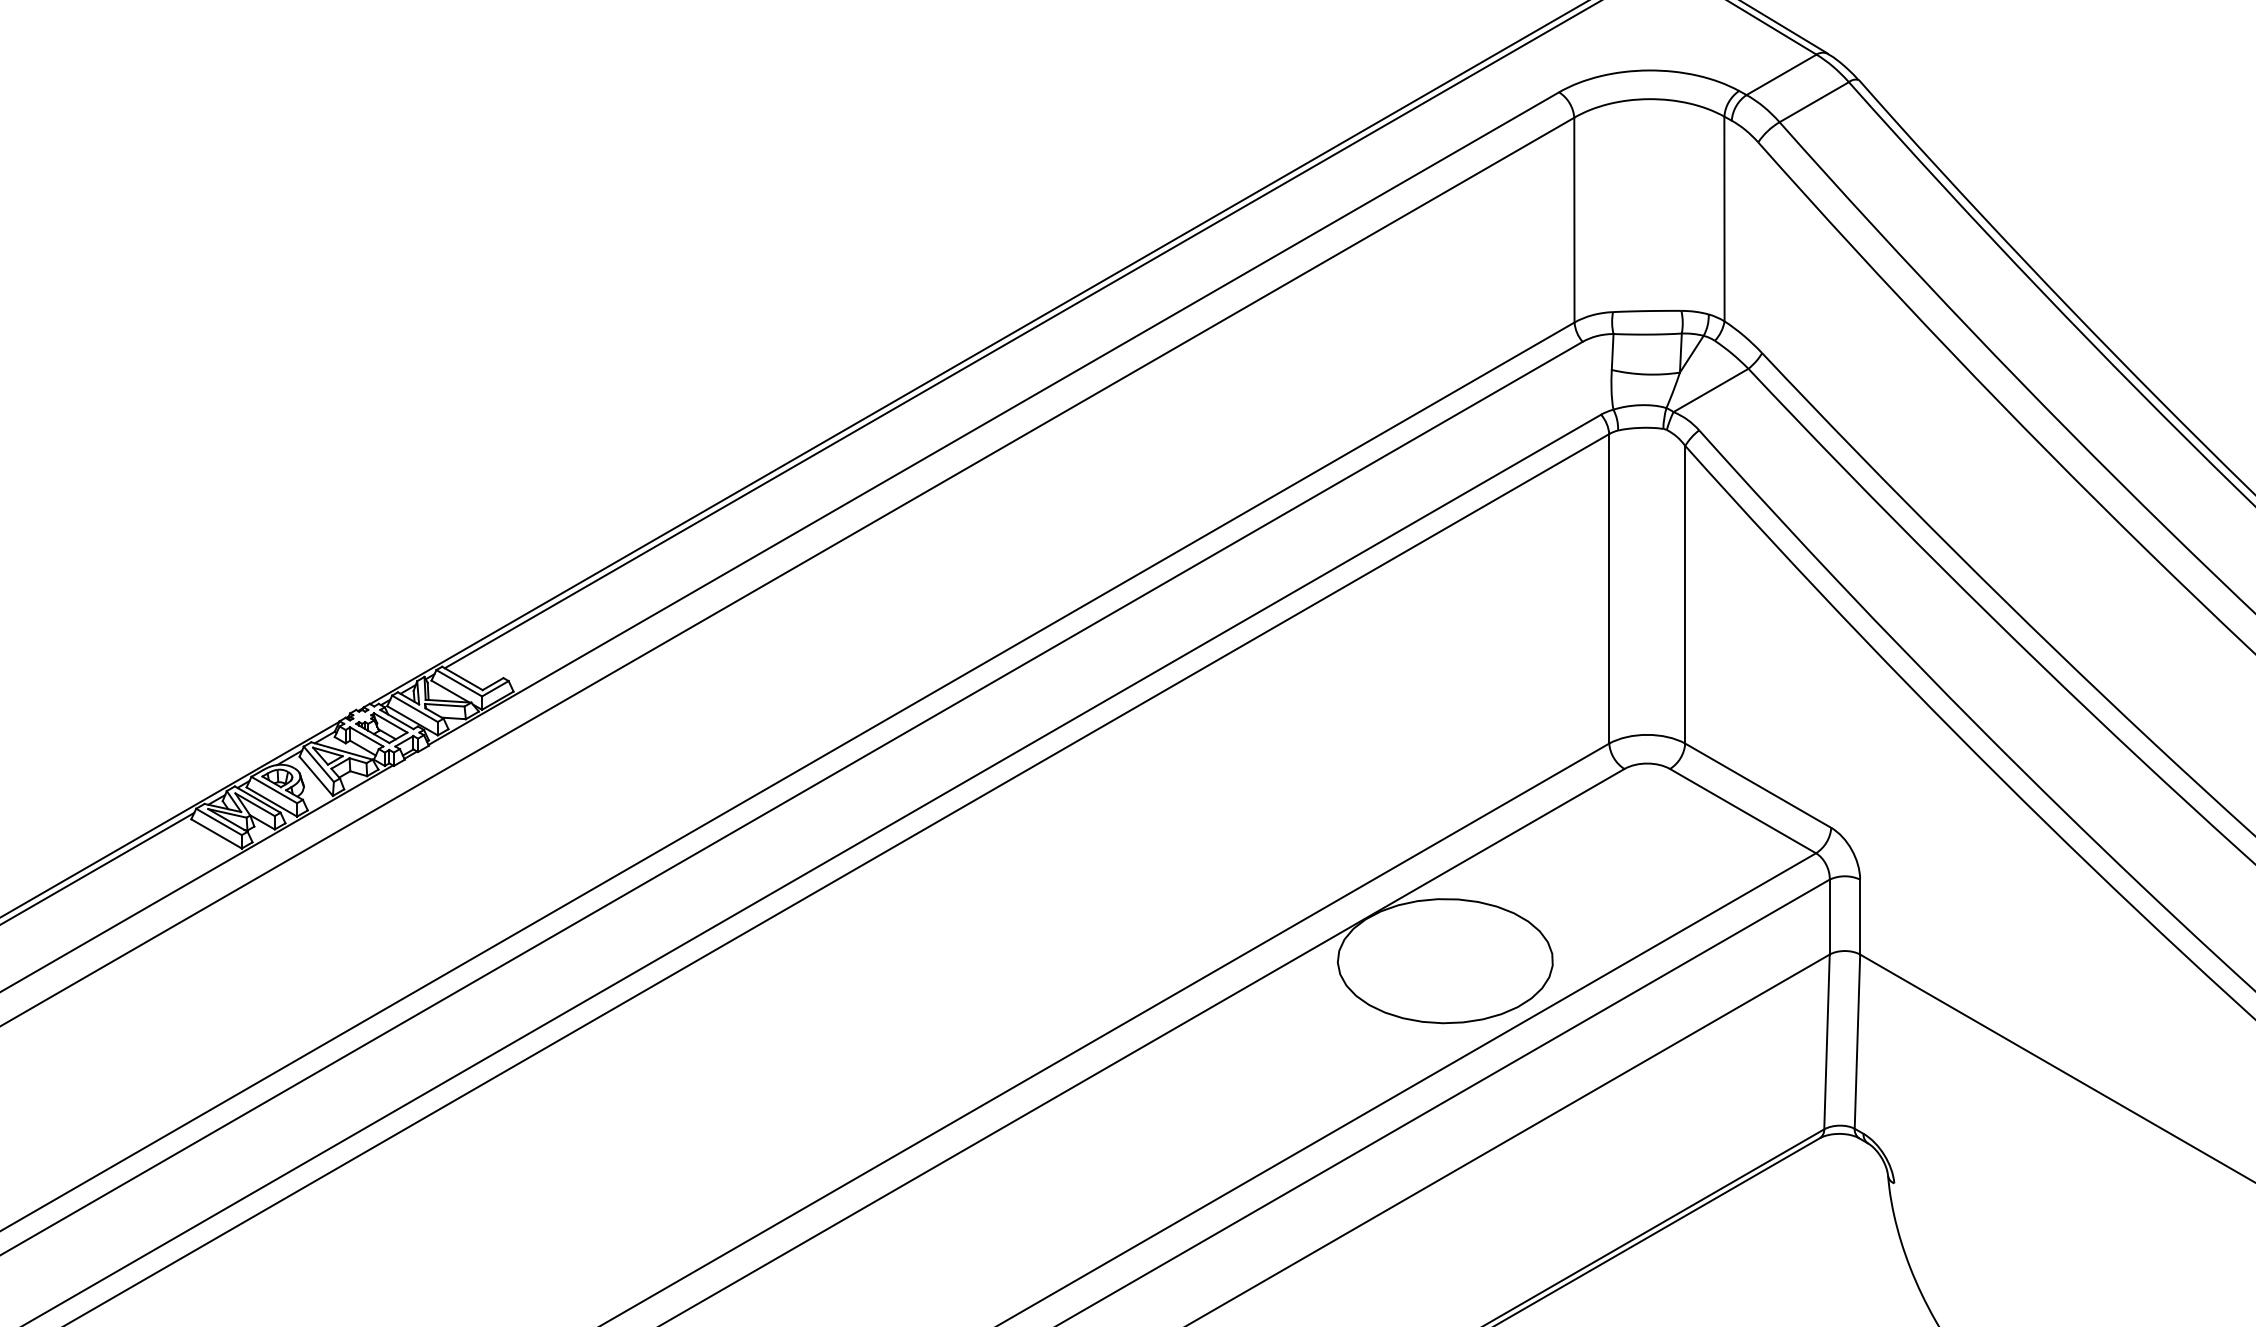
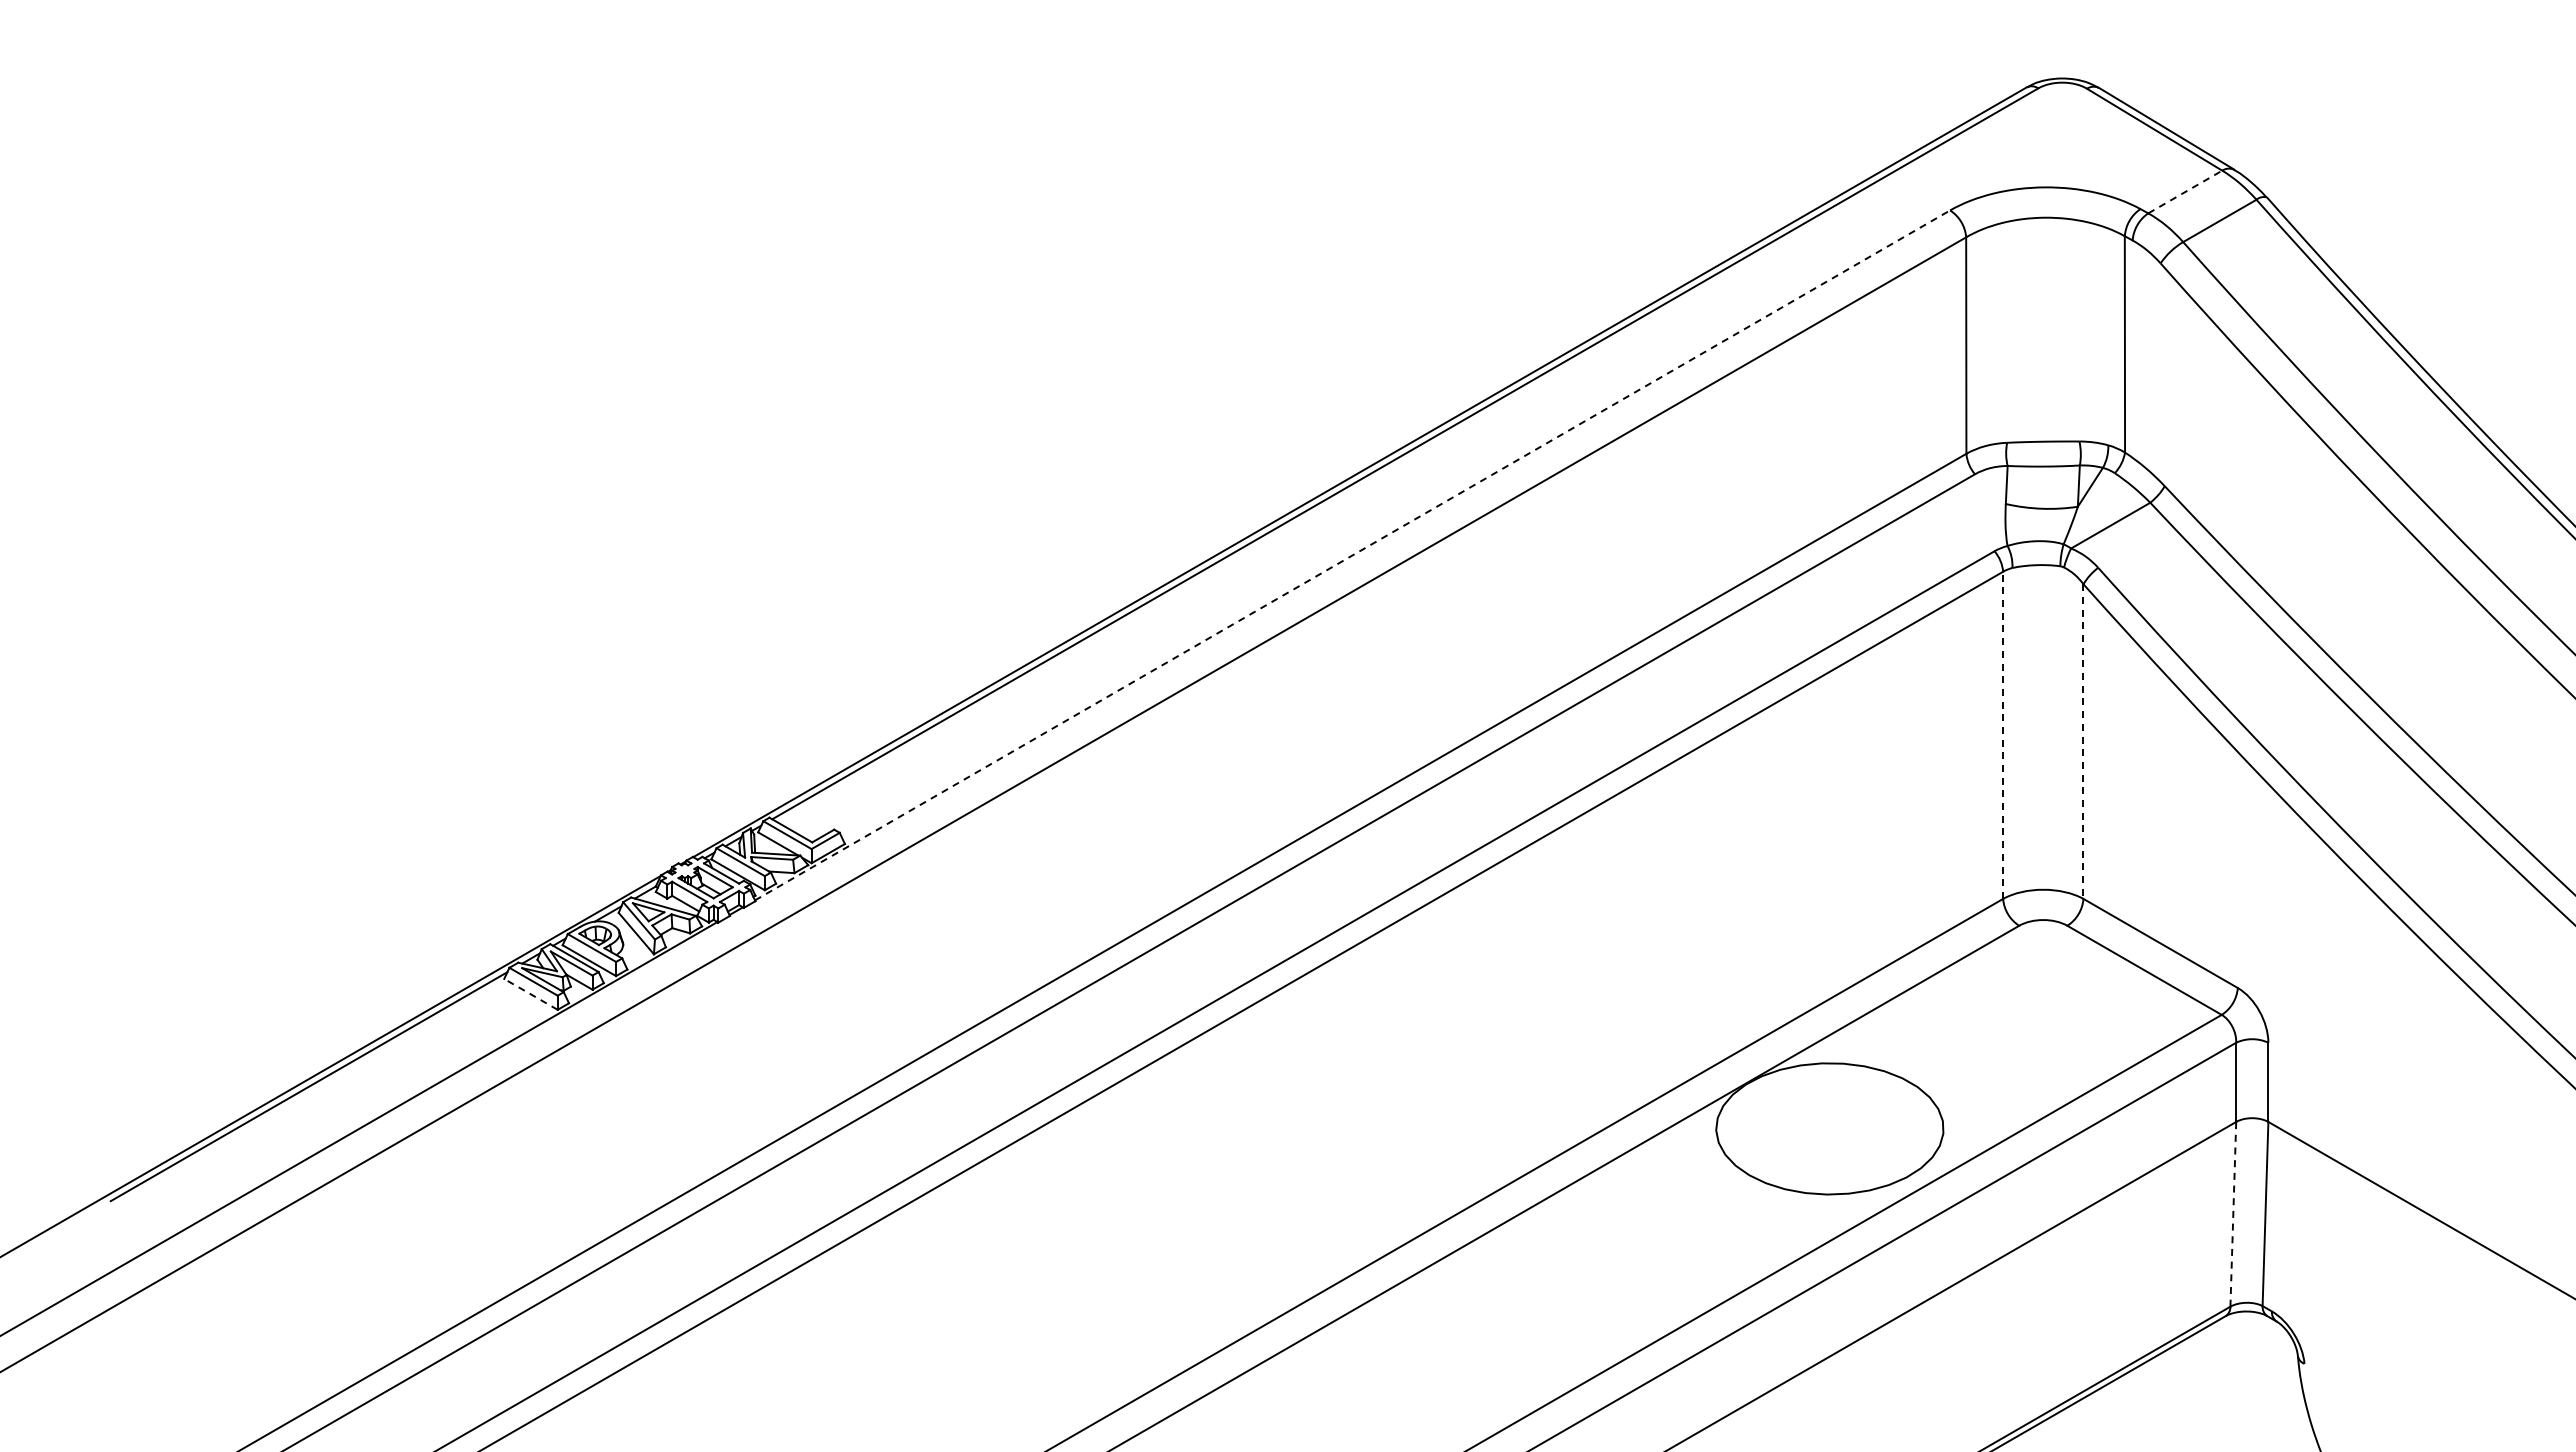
line: (1781, 75) -> (2185, 192), solid -> dashed
line: (993, 418) -> (1352, 555), solid -> dashed
line: (1609, 588) -> (2003, 735), solid -> dashed
line: (1685, 595) -> (2083, 742), solid -> dashed
line: (216, 834) -> (530, 994), solid -> dashed
line: (1827, 1041) -> (2233, 1213), solid -> dashed

